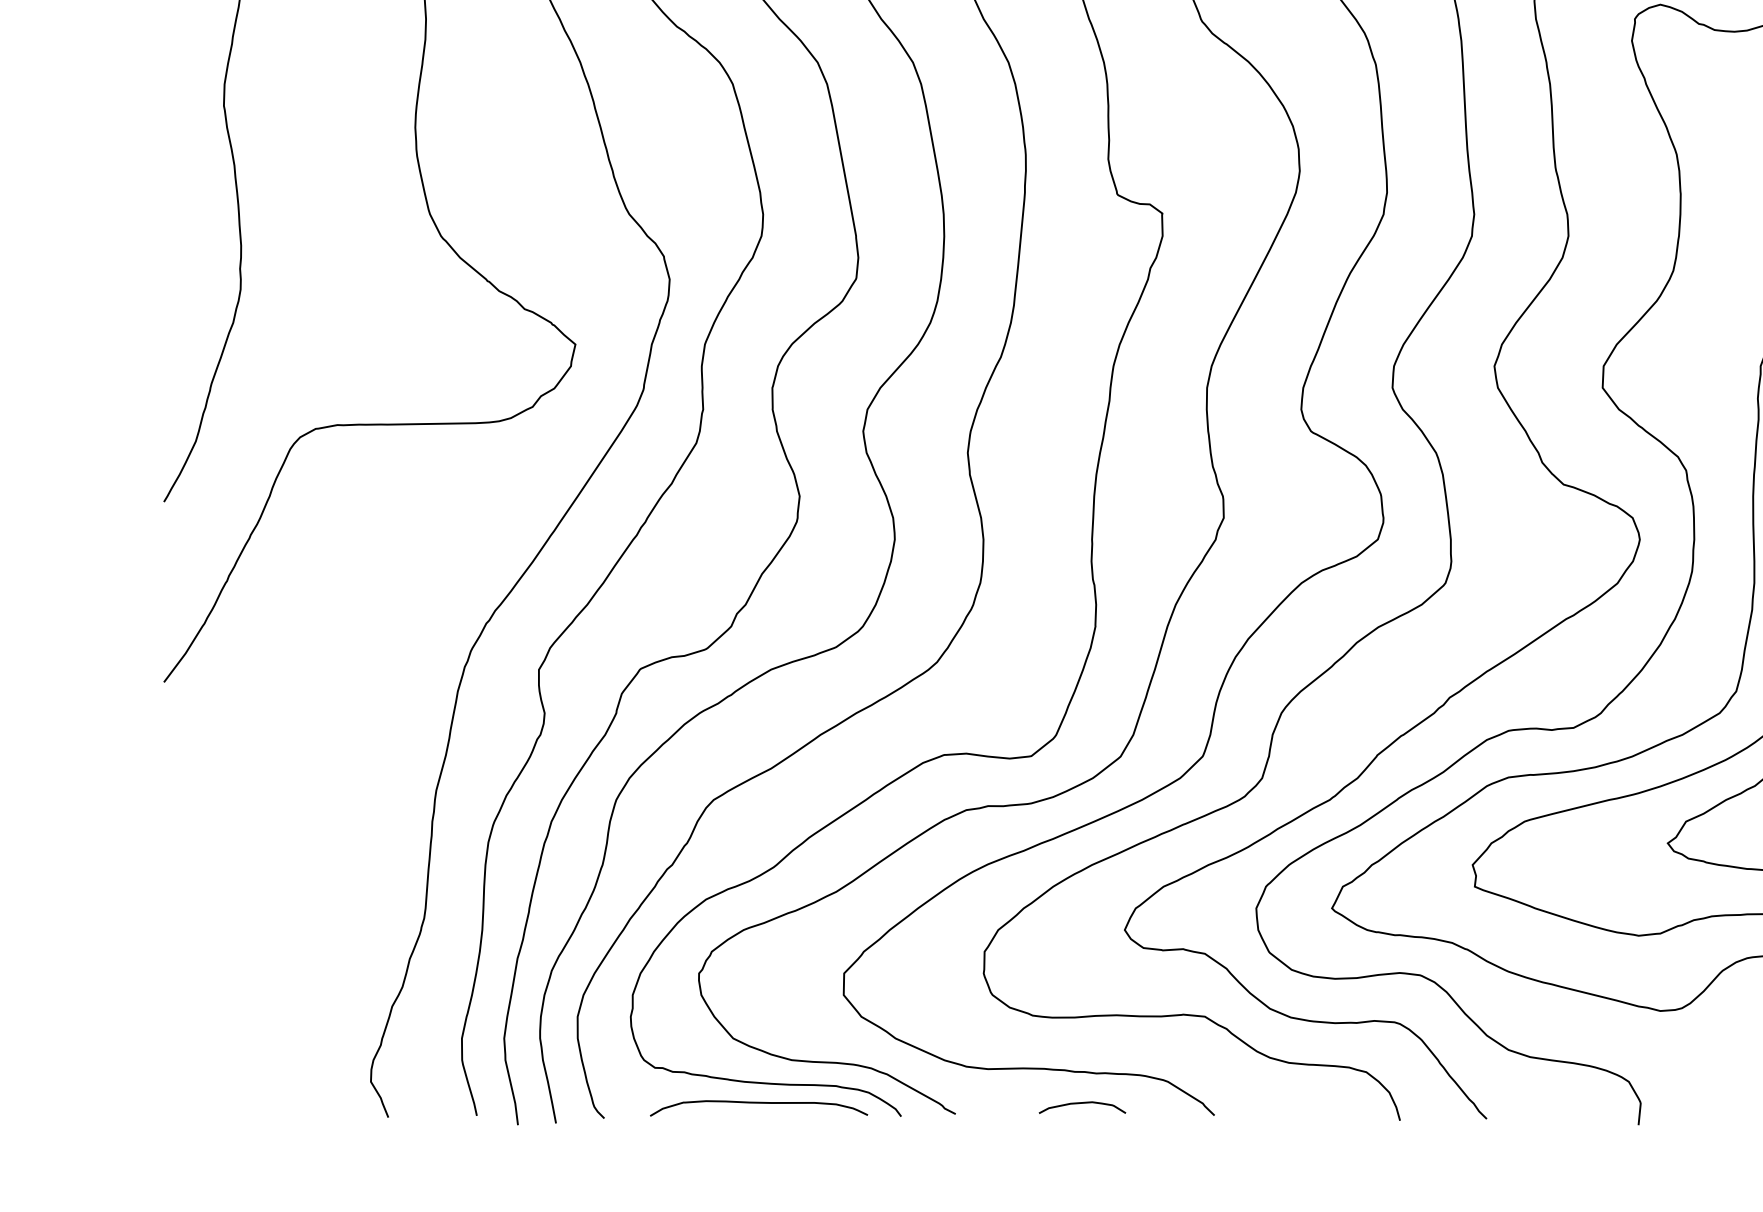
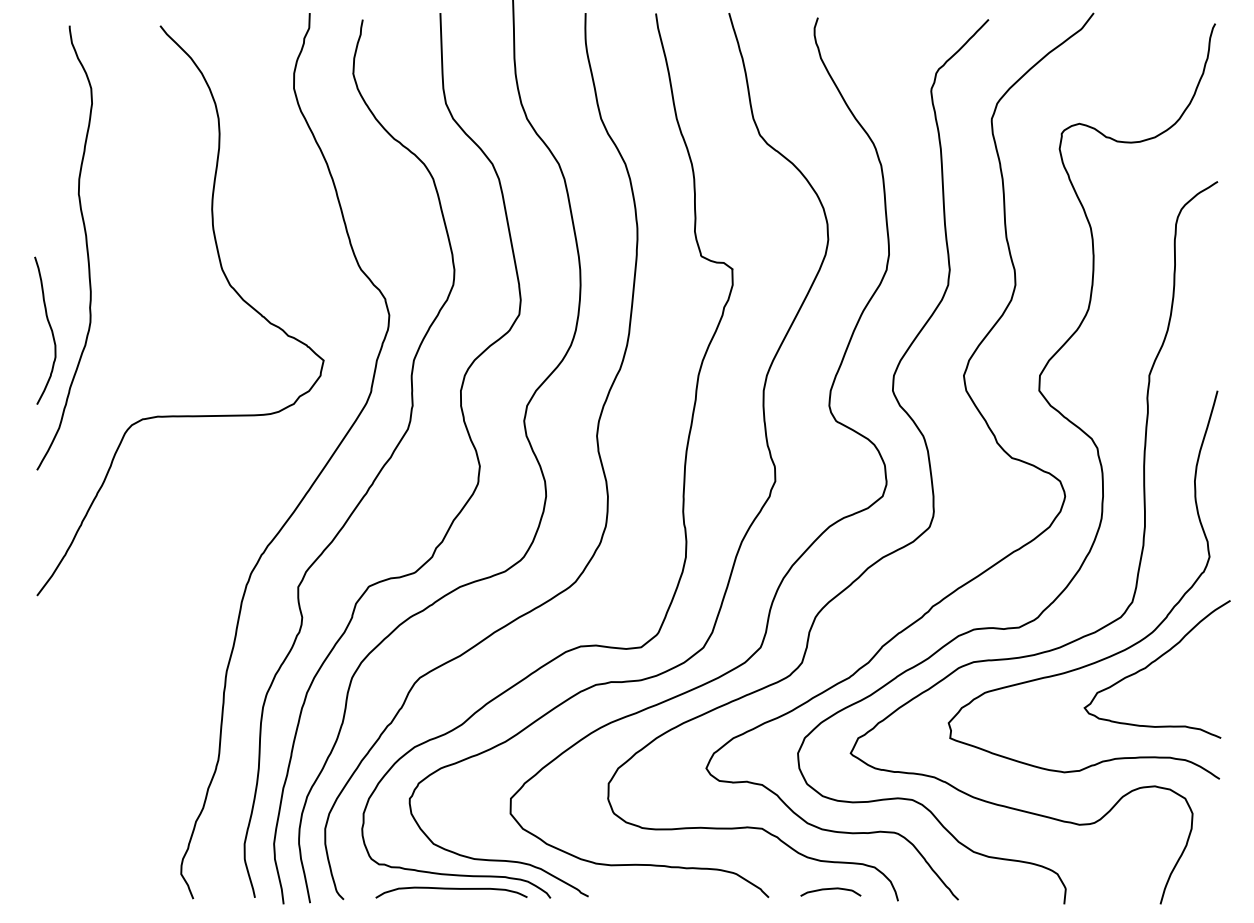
curve: (181, 297) -> (49, 327), added
curve: (1081, 1103) -> (830, 889), moved

